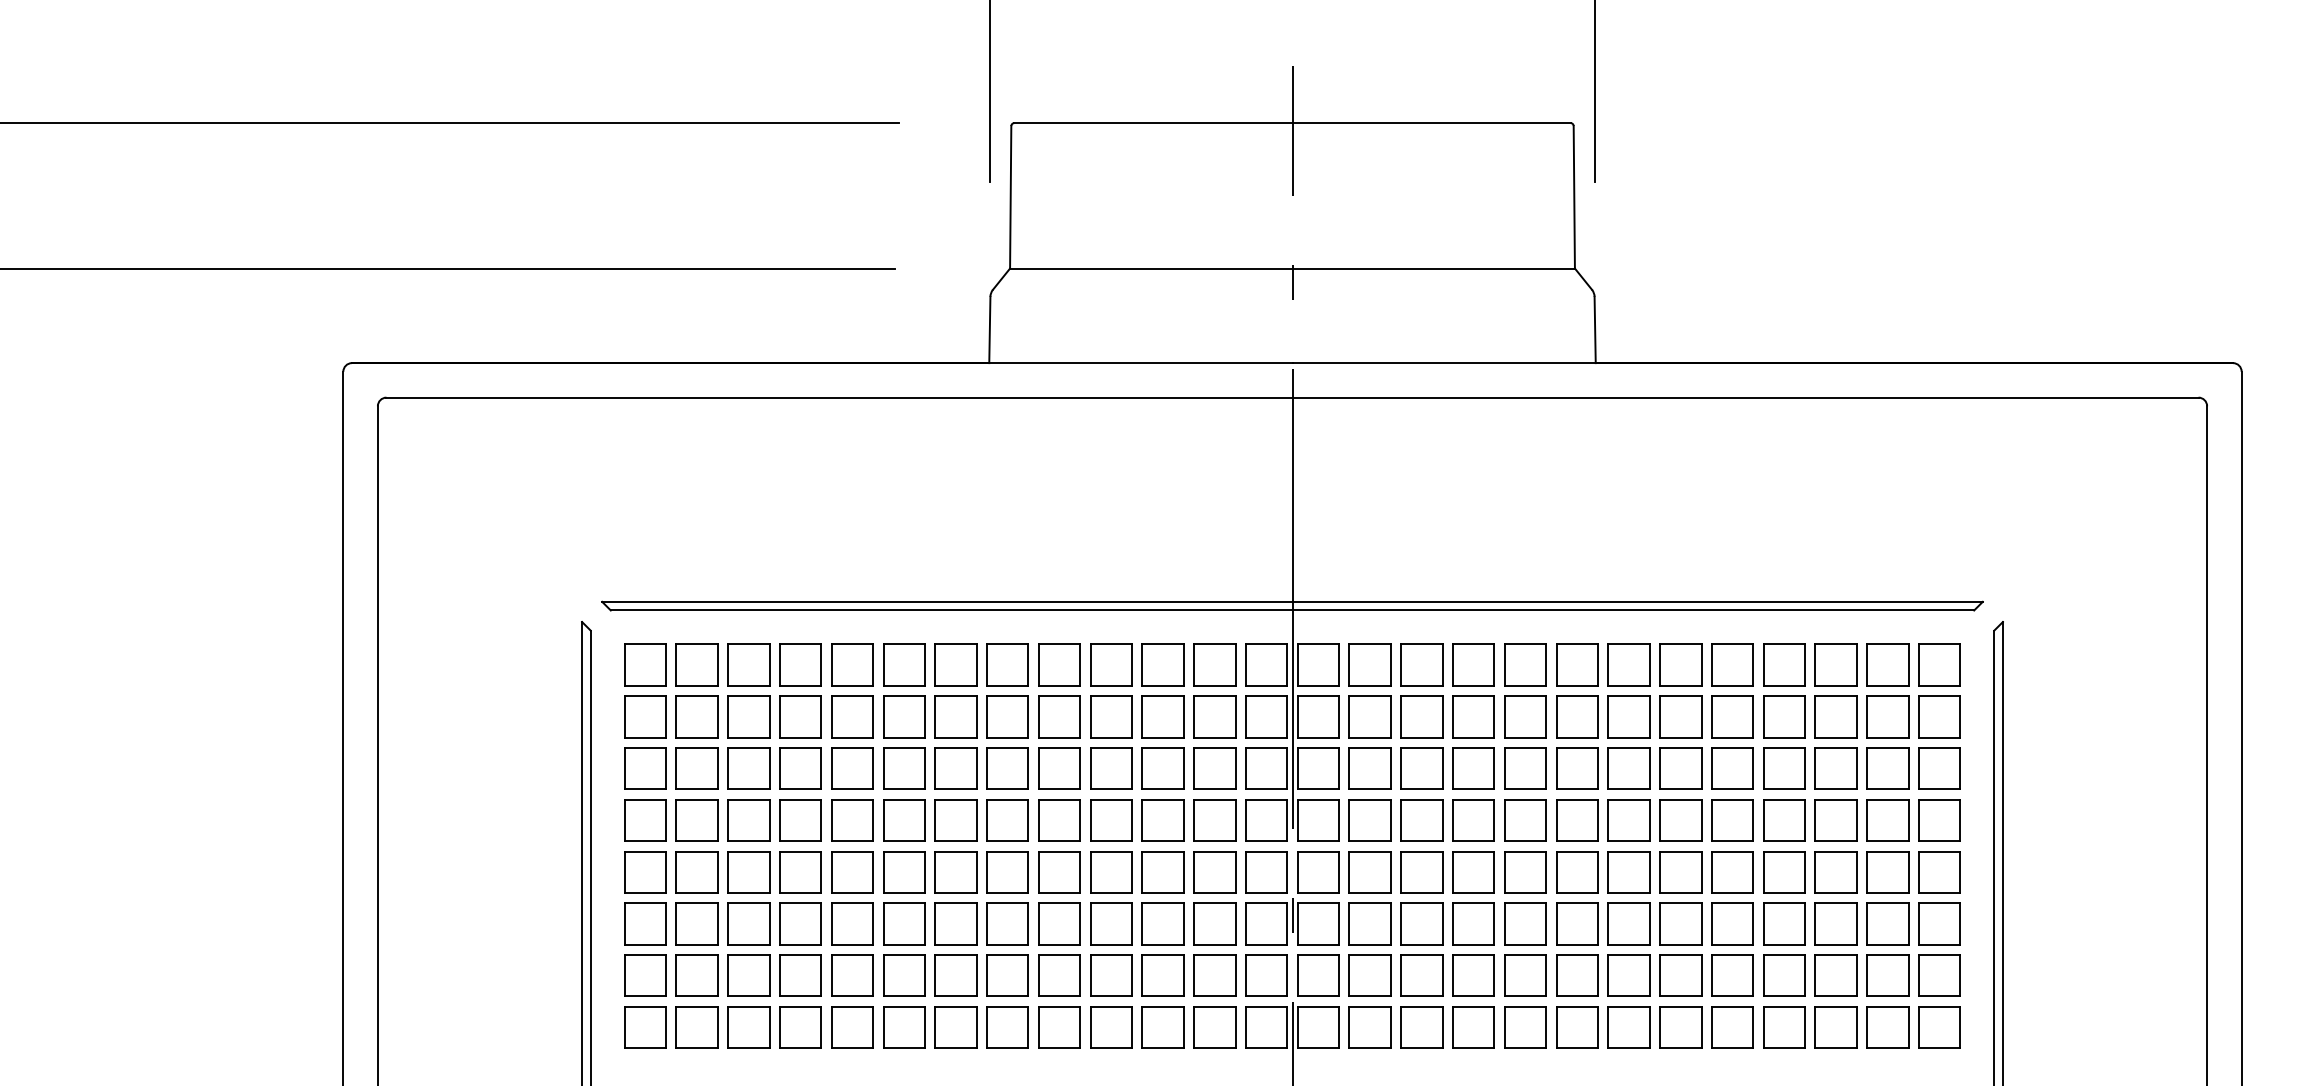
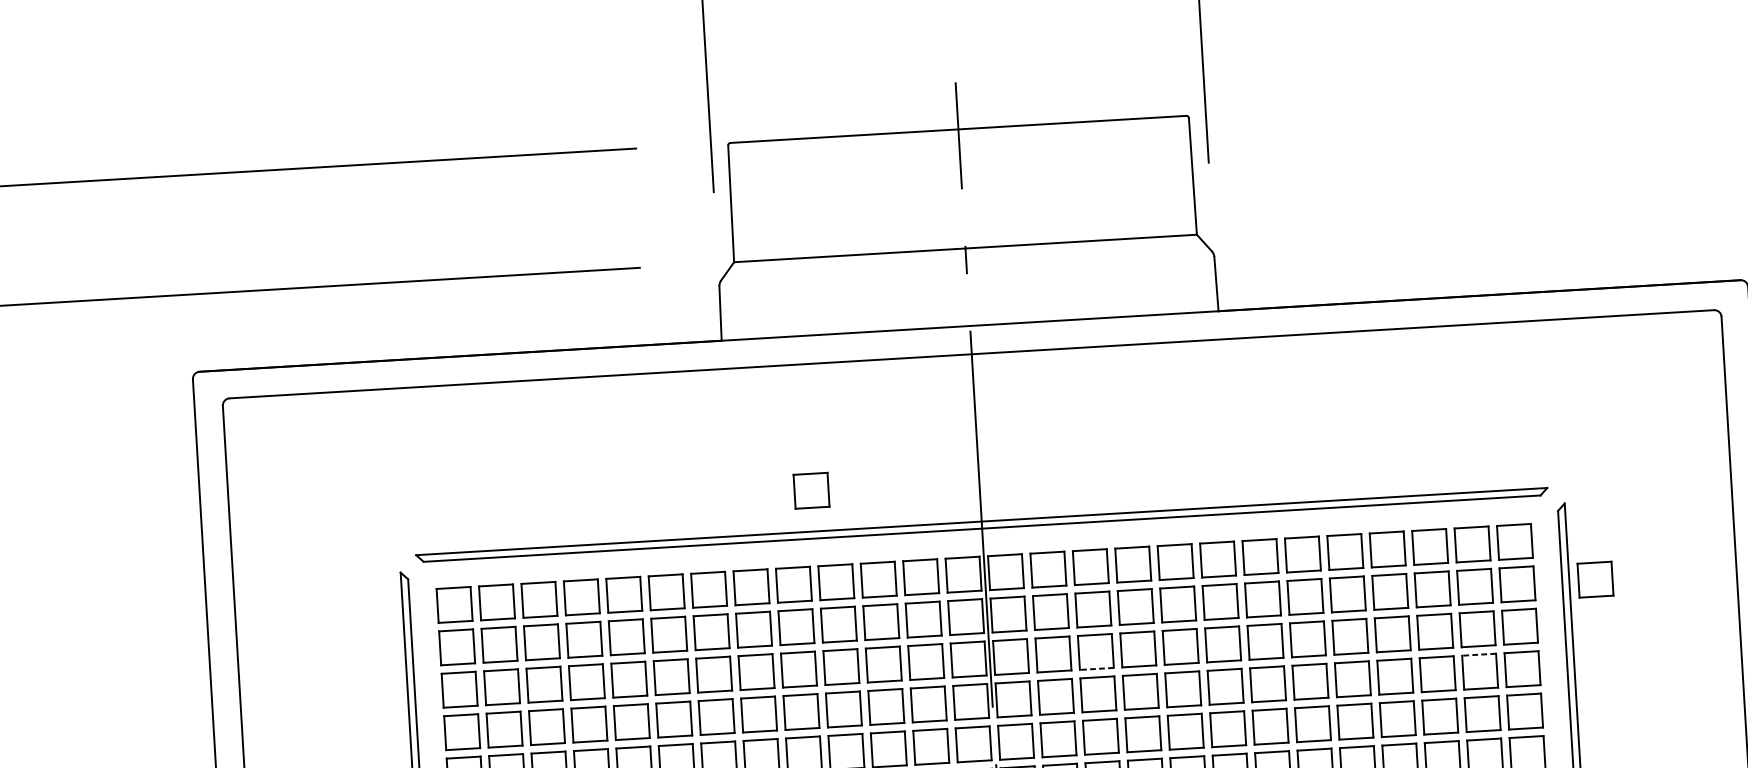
part: (1087, 551) -> (811, 490), added
part: (2034, 716) -> (1595, 579), added
line: (1421, 789) -> (1096, 669), solid -> dashed
line: (1887, 799) -> (1478, 654), solid -> dashed

